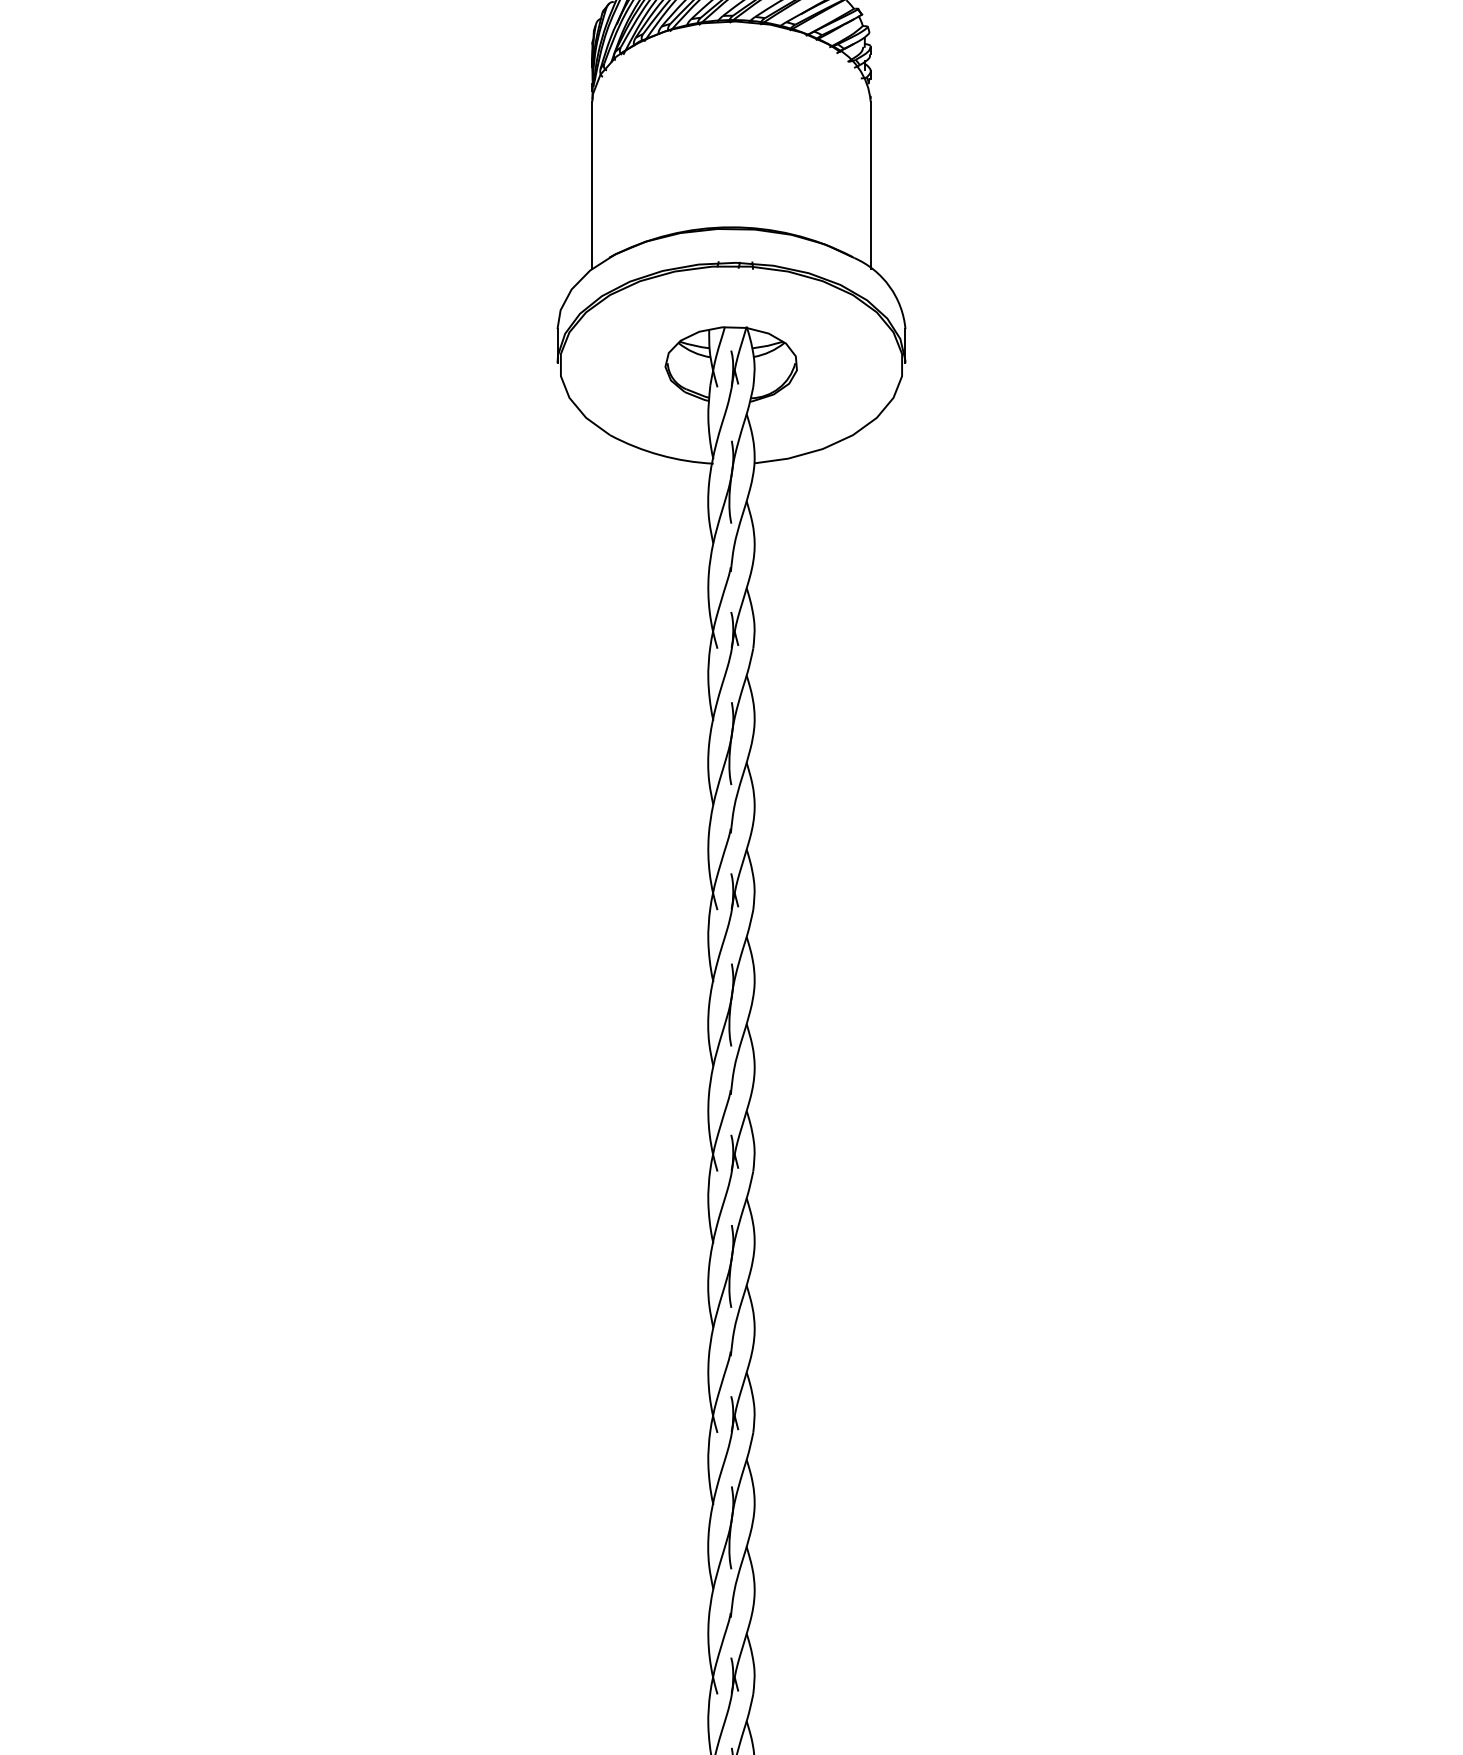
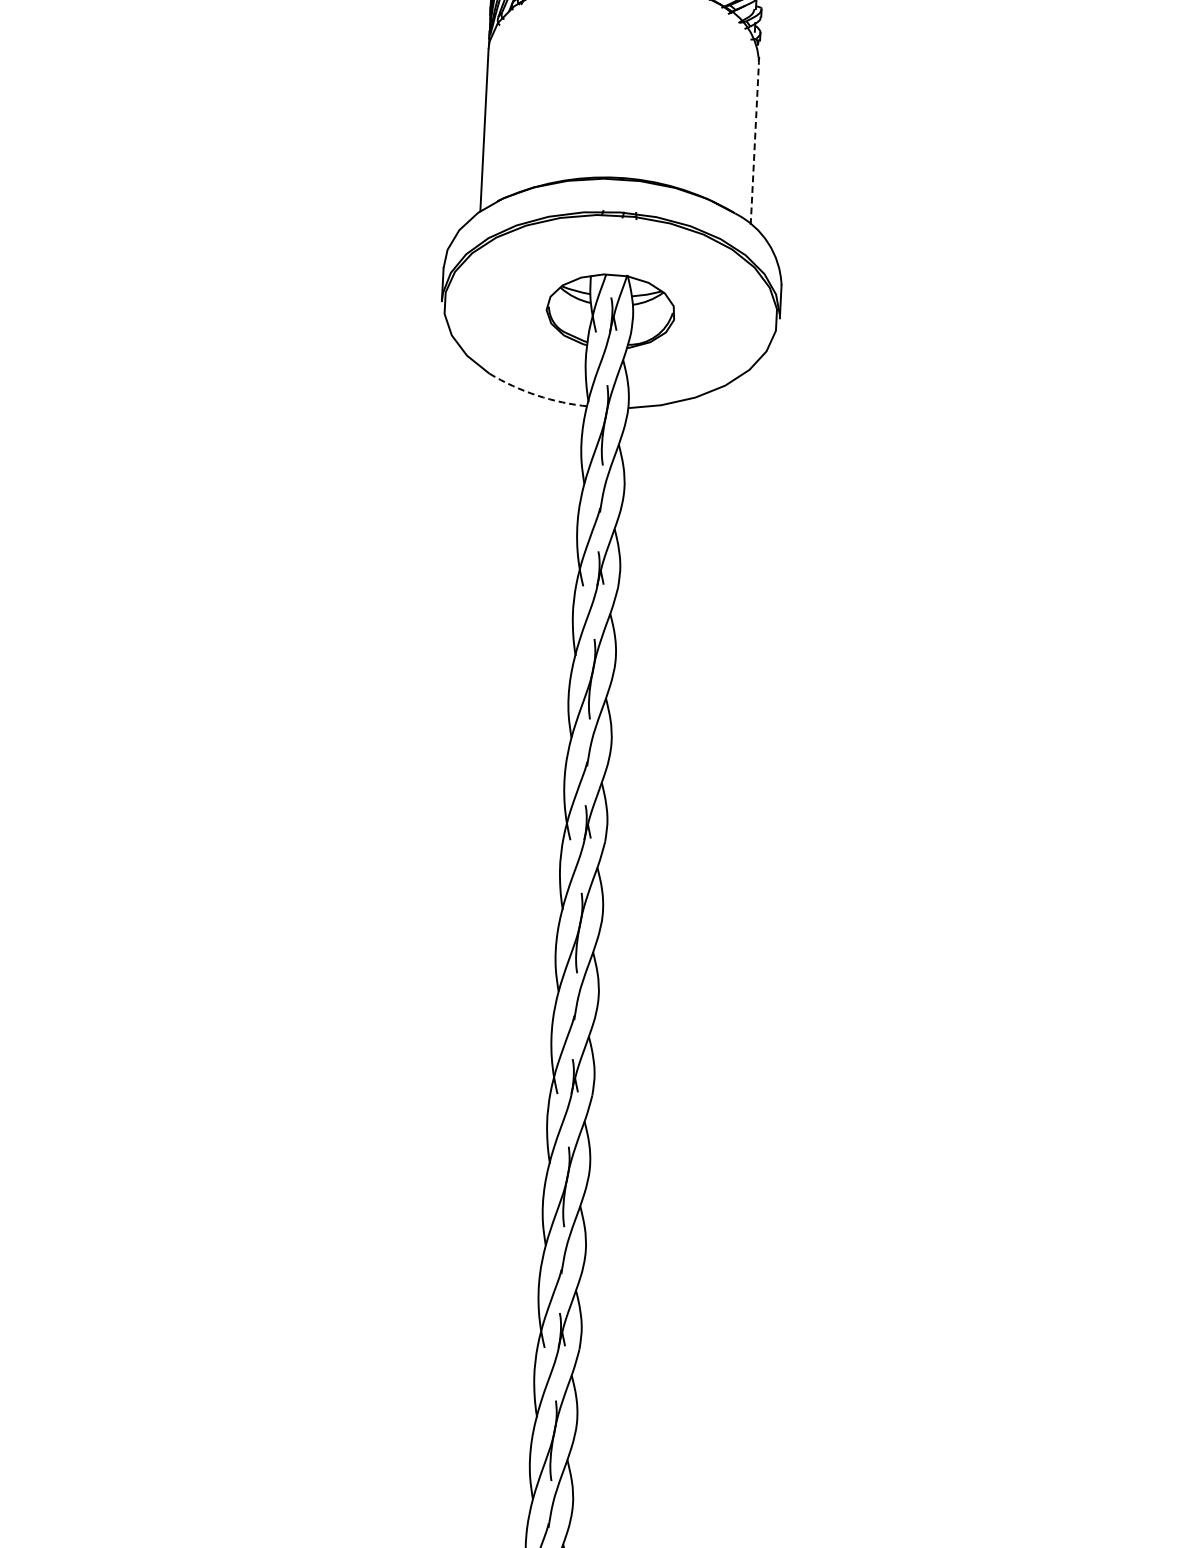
line: (870, 185) -> (754, 144), solid -> dashed
arc: (660, 455) -> (537, 395), solid -> dashed

